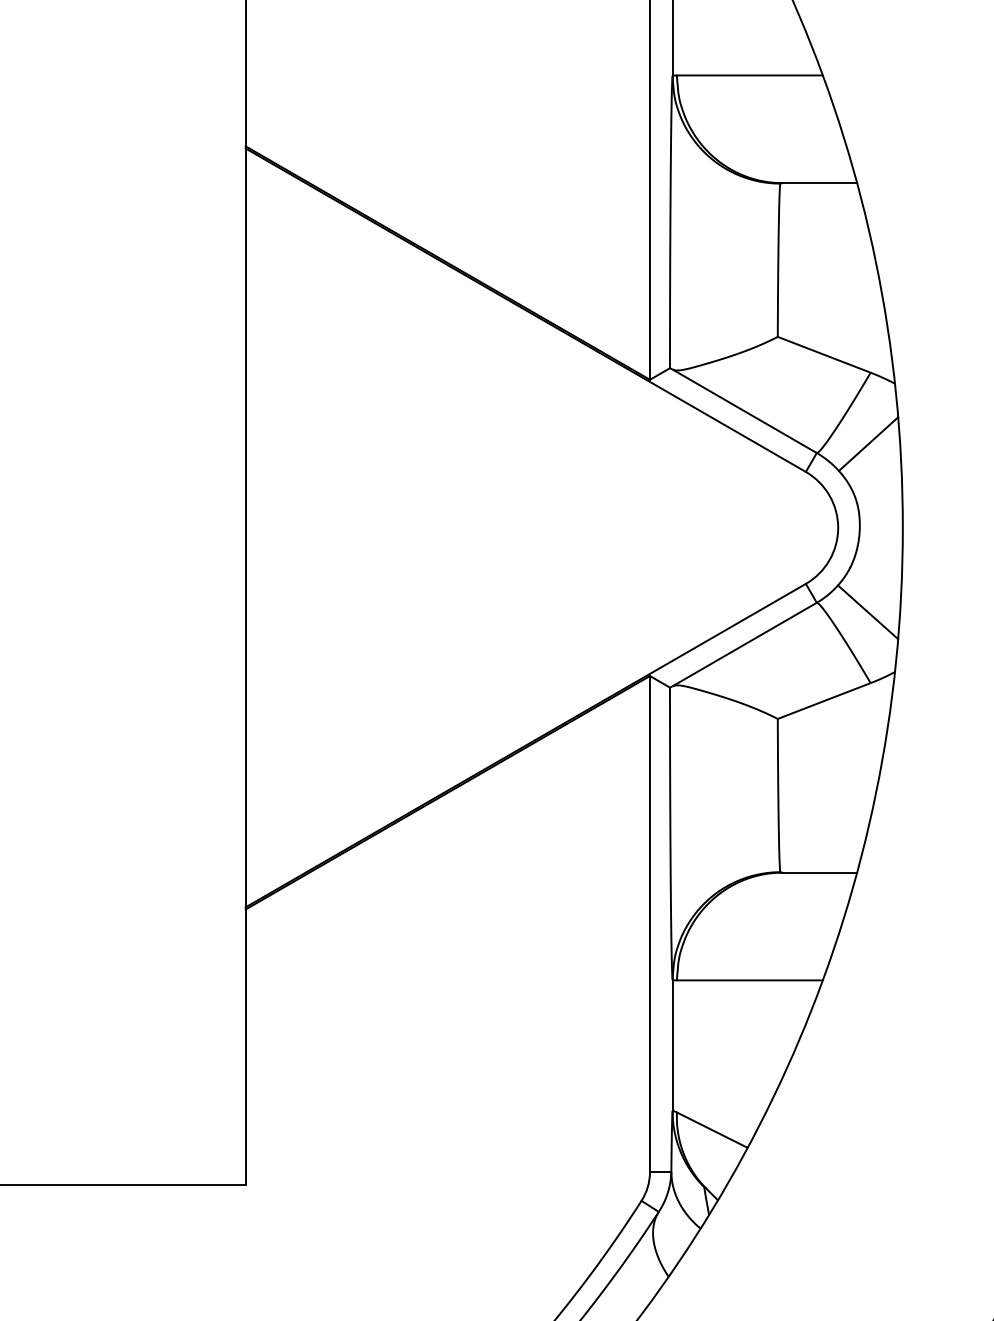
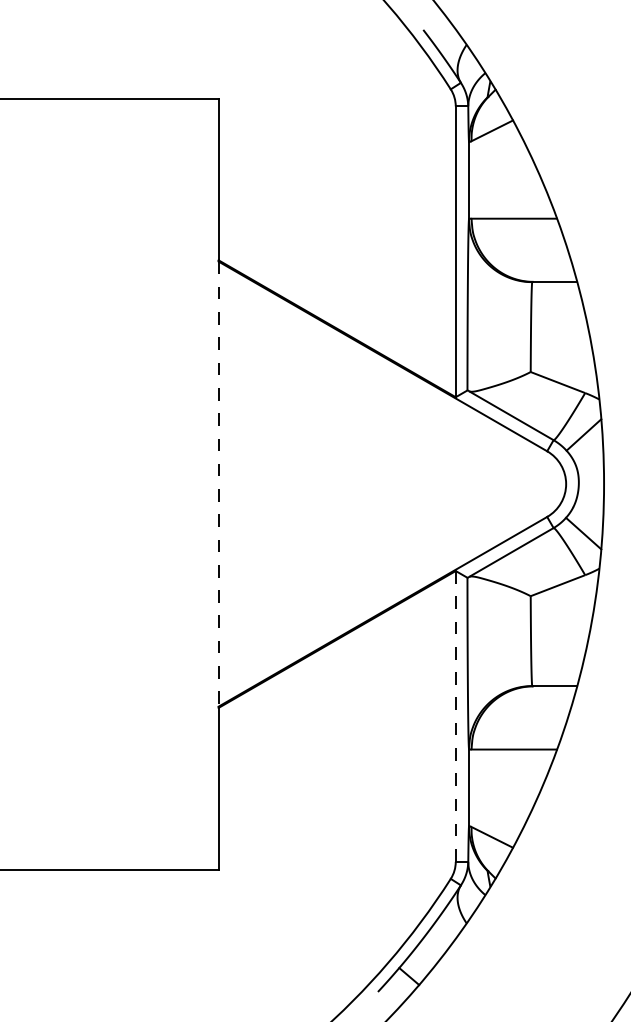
line: (245, 528) -> (218, 484), solid -> dashed
line: (649, 924) -> (455, 716), solid -> dashed

